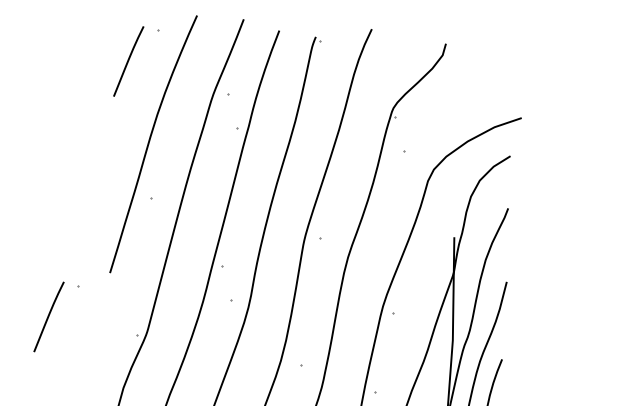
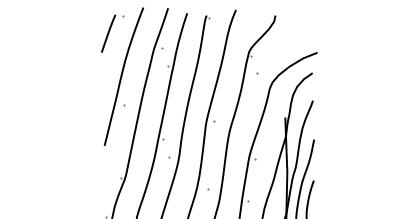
part: (56, 316) -> (77, 170), removed

